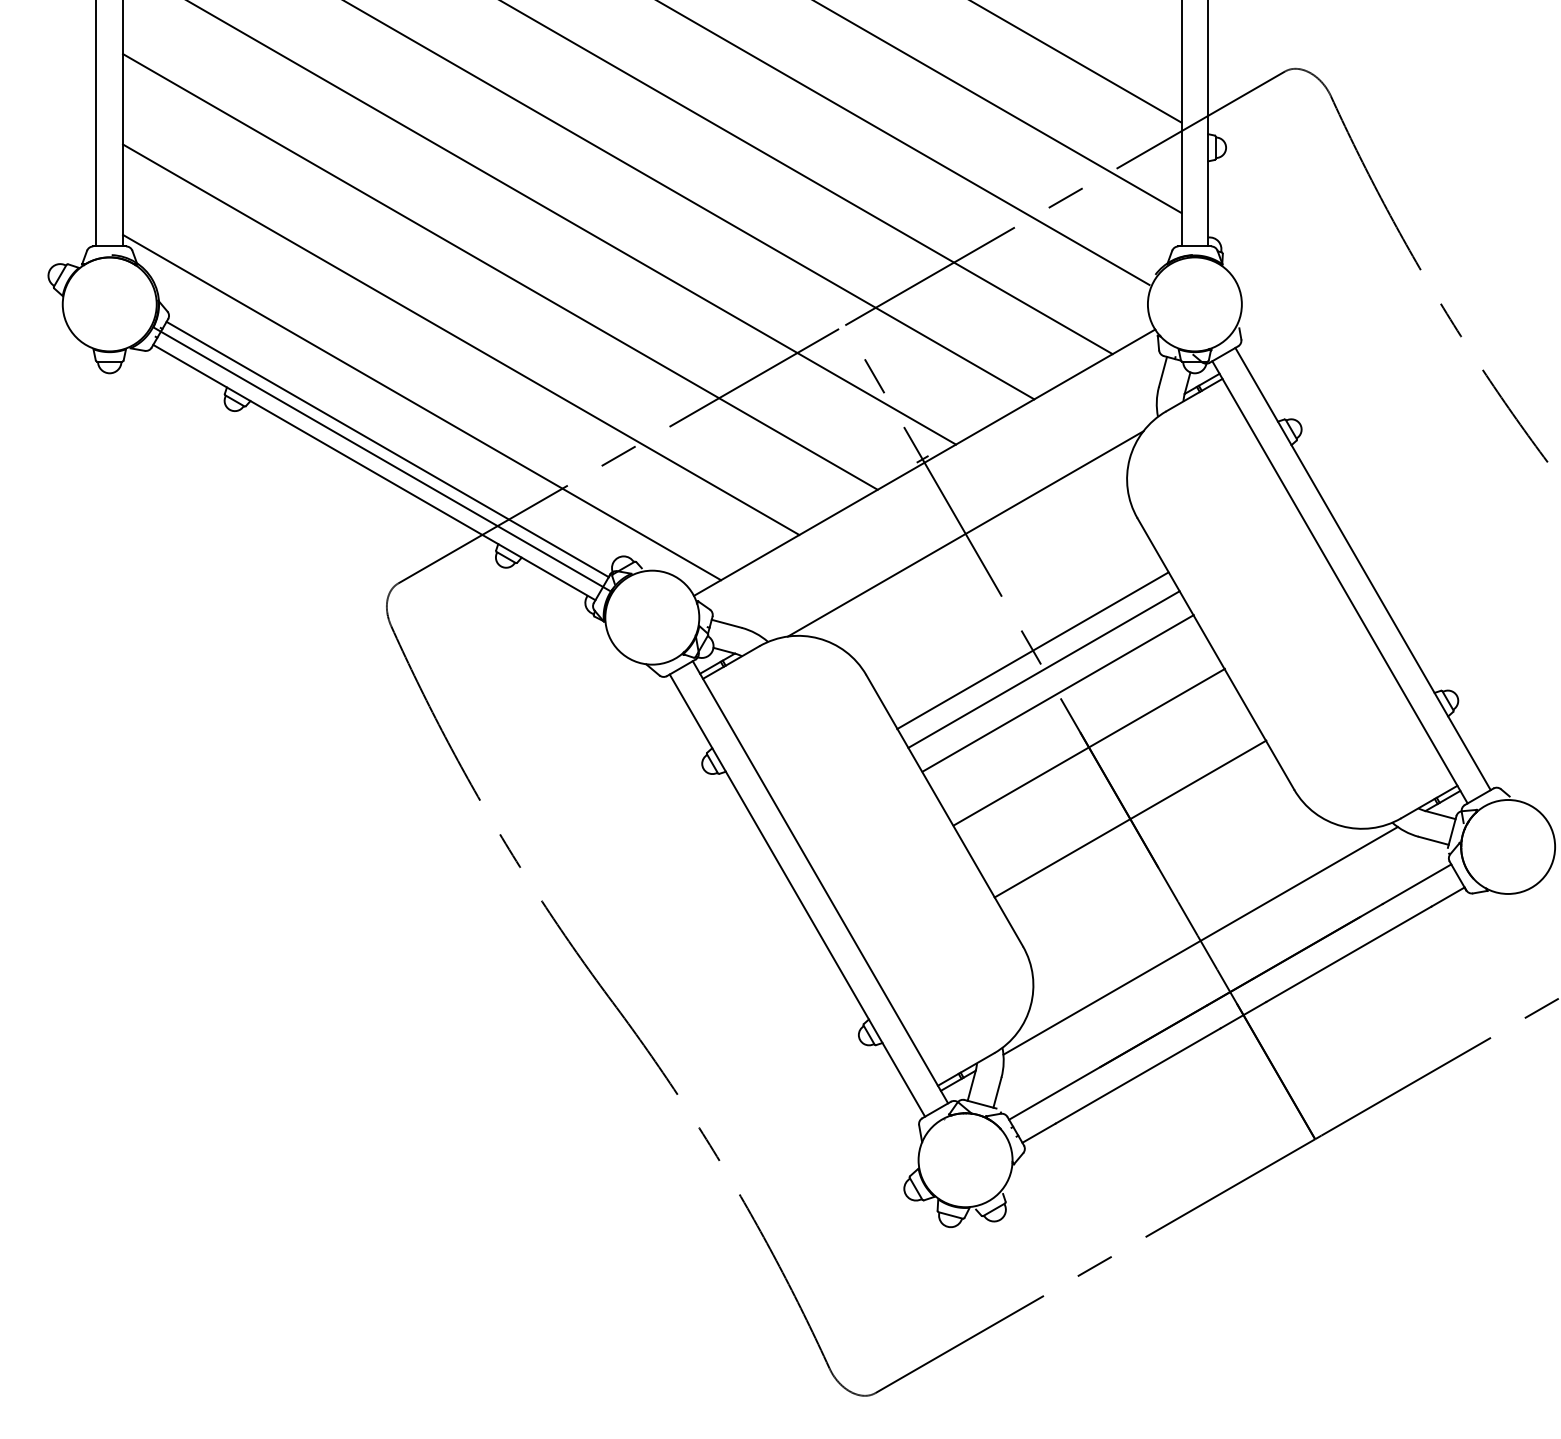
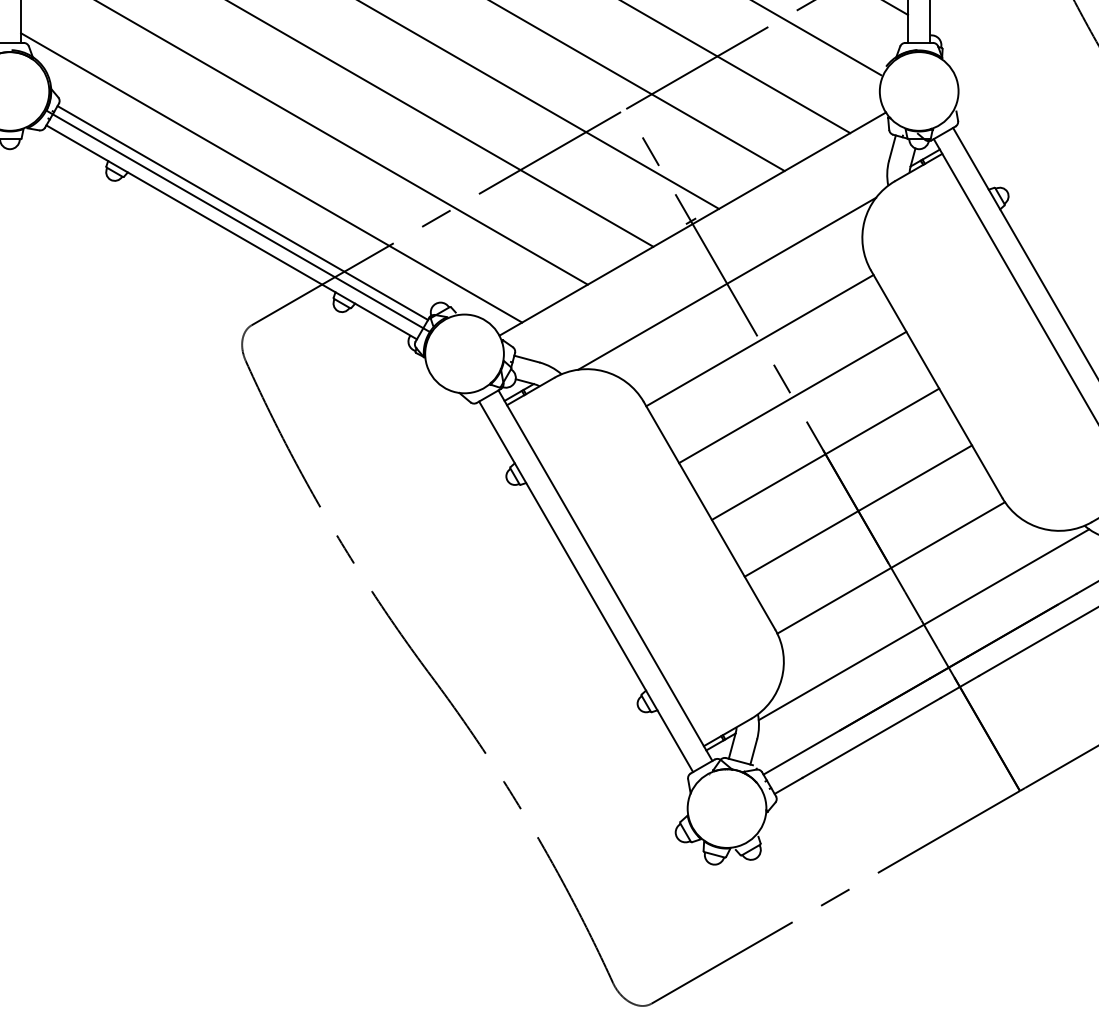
line: (1032, 650) -> (759, 340), moved
line: (1057, 693) -> (825, 454), moved
line: (1088, 746) -> (857, 510), moved
line: (1130, 818) -> (891, 567), moved

